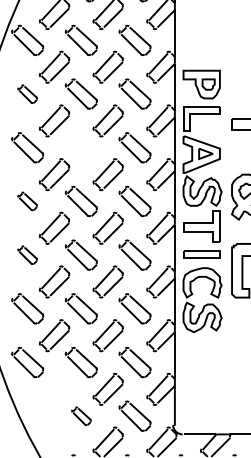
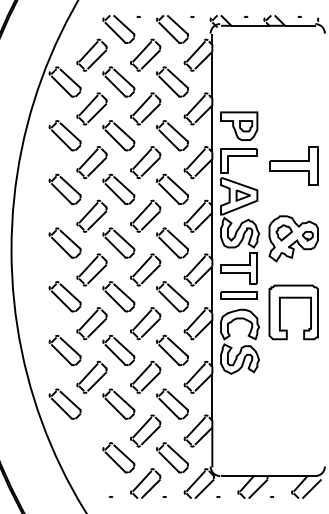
part: (27, 93) -> (64, 135), size x1.67
part: (81, 146) -> (118, 188), added
part: (27, 200) -> (64, 242), size x1.67
part: (27, 254) -> (64, 296), size x1.67
part: (81, 415) -> (118, 457), size x1.67

